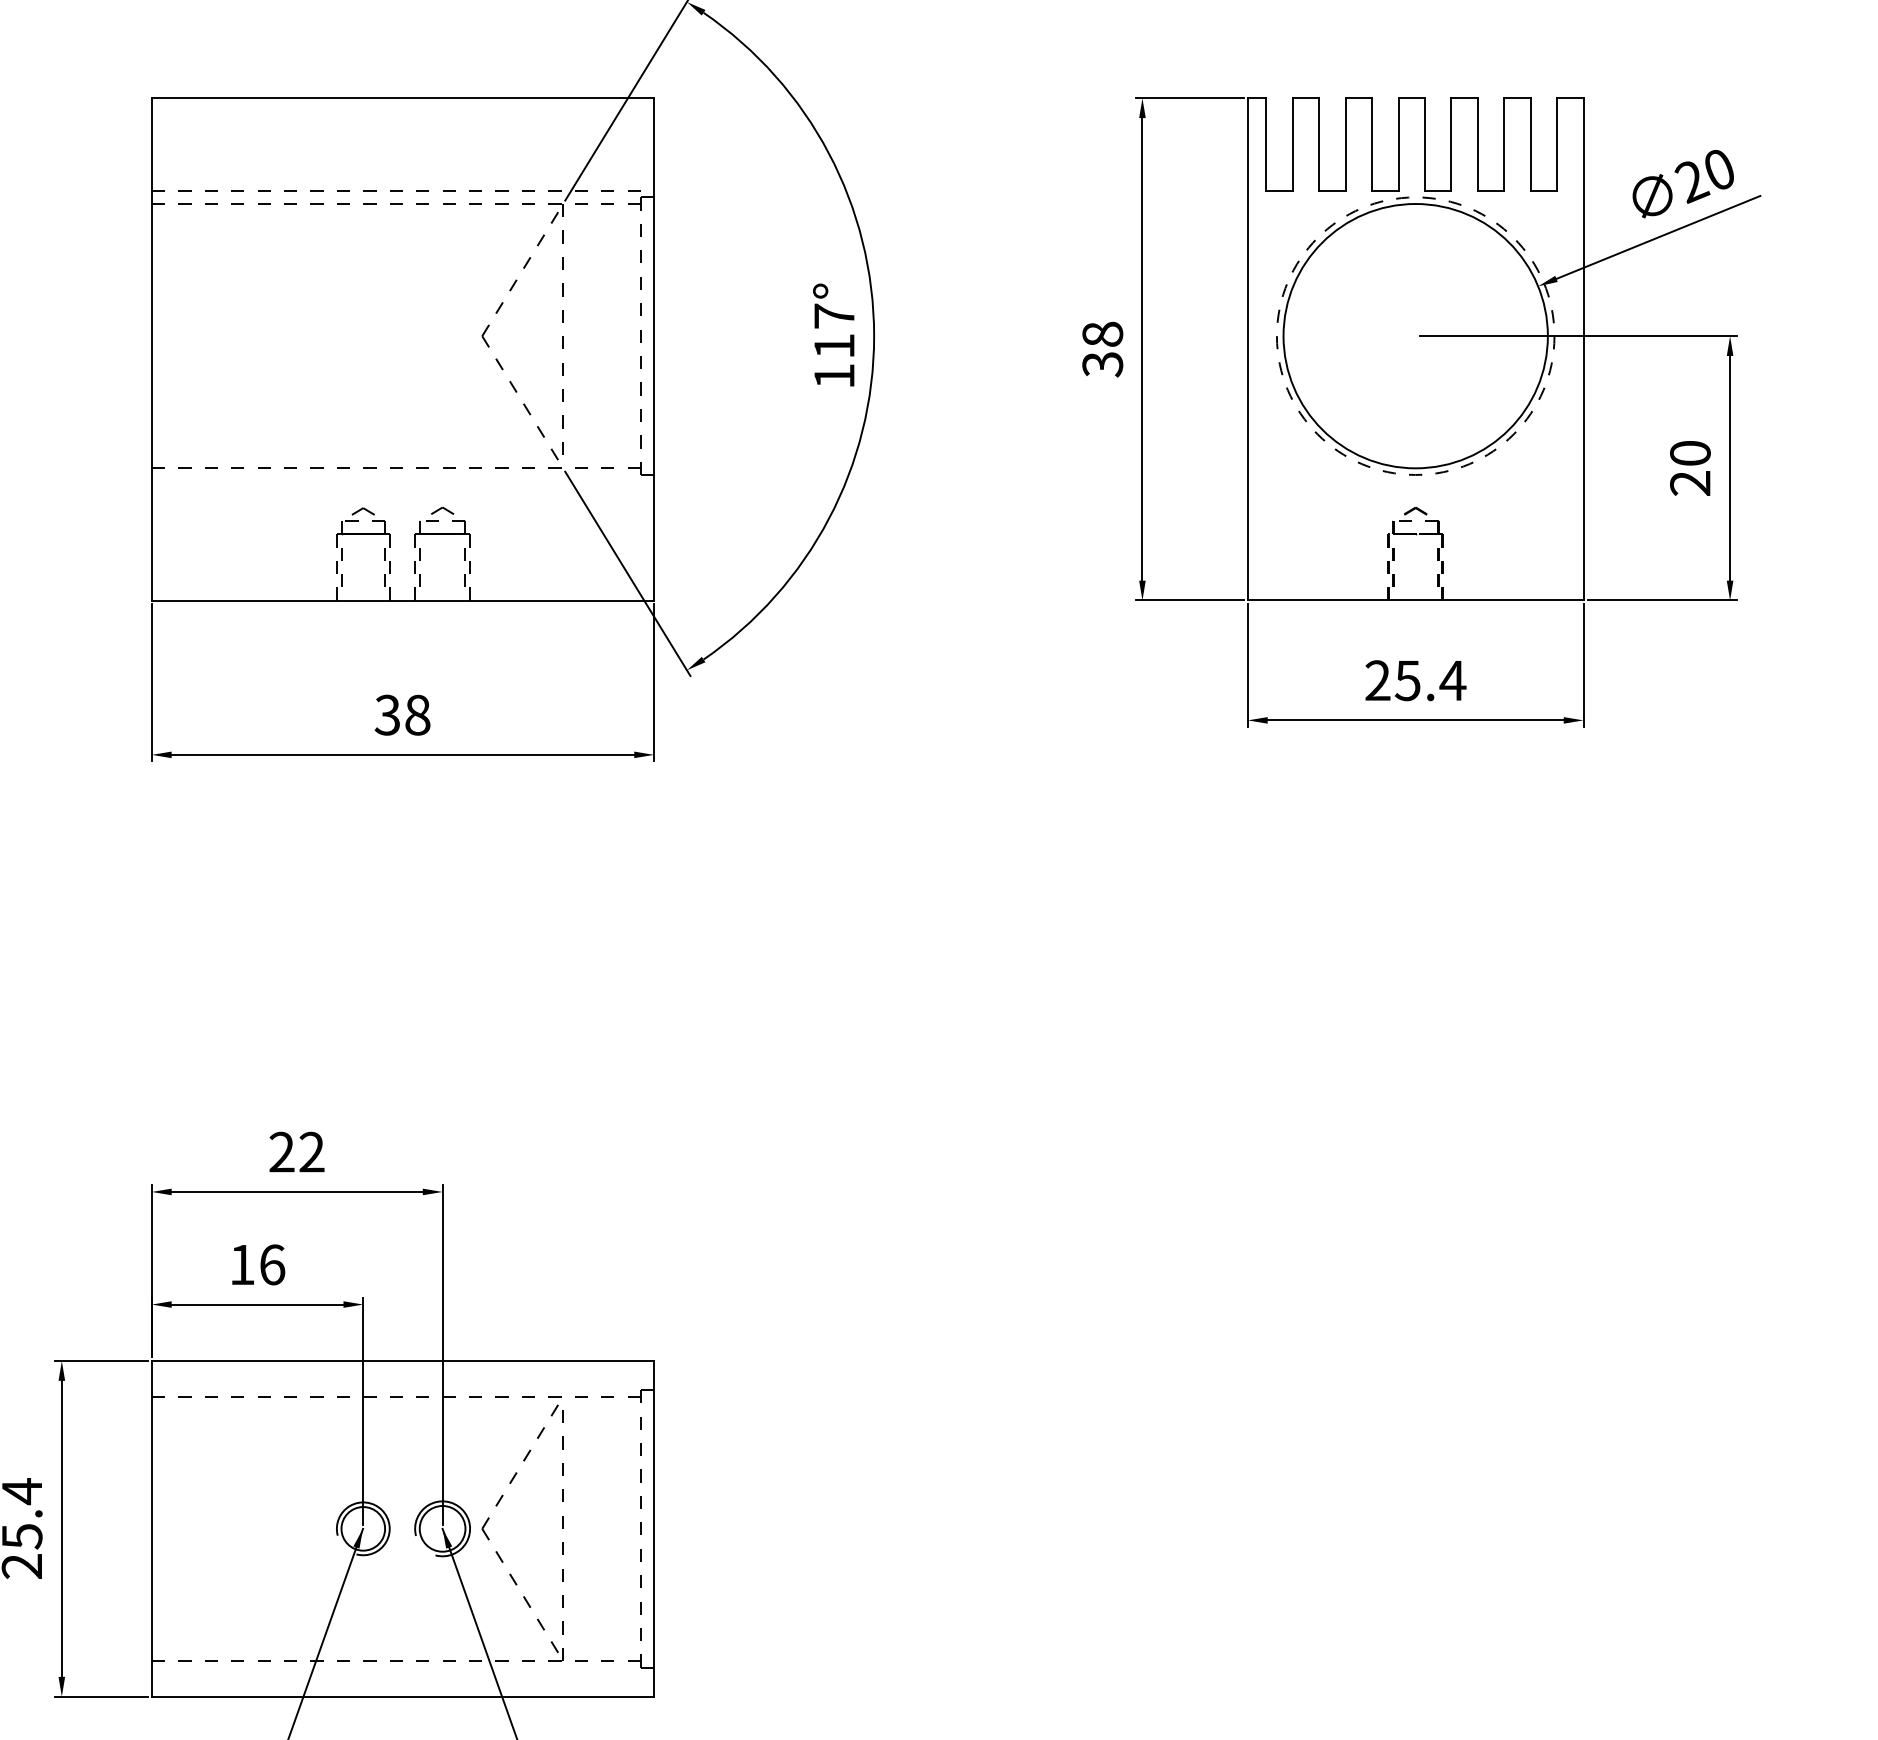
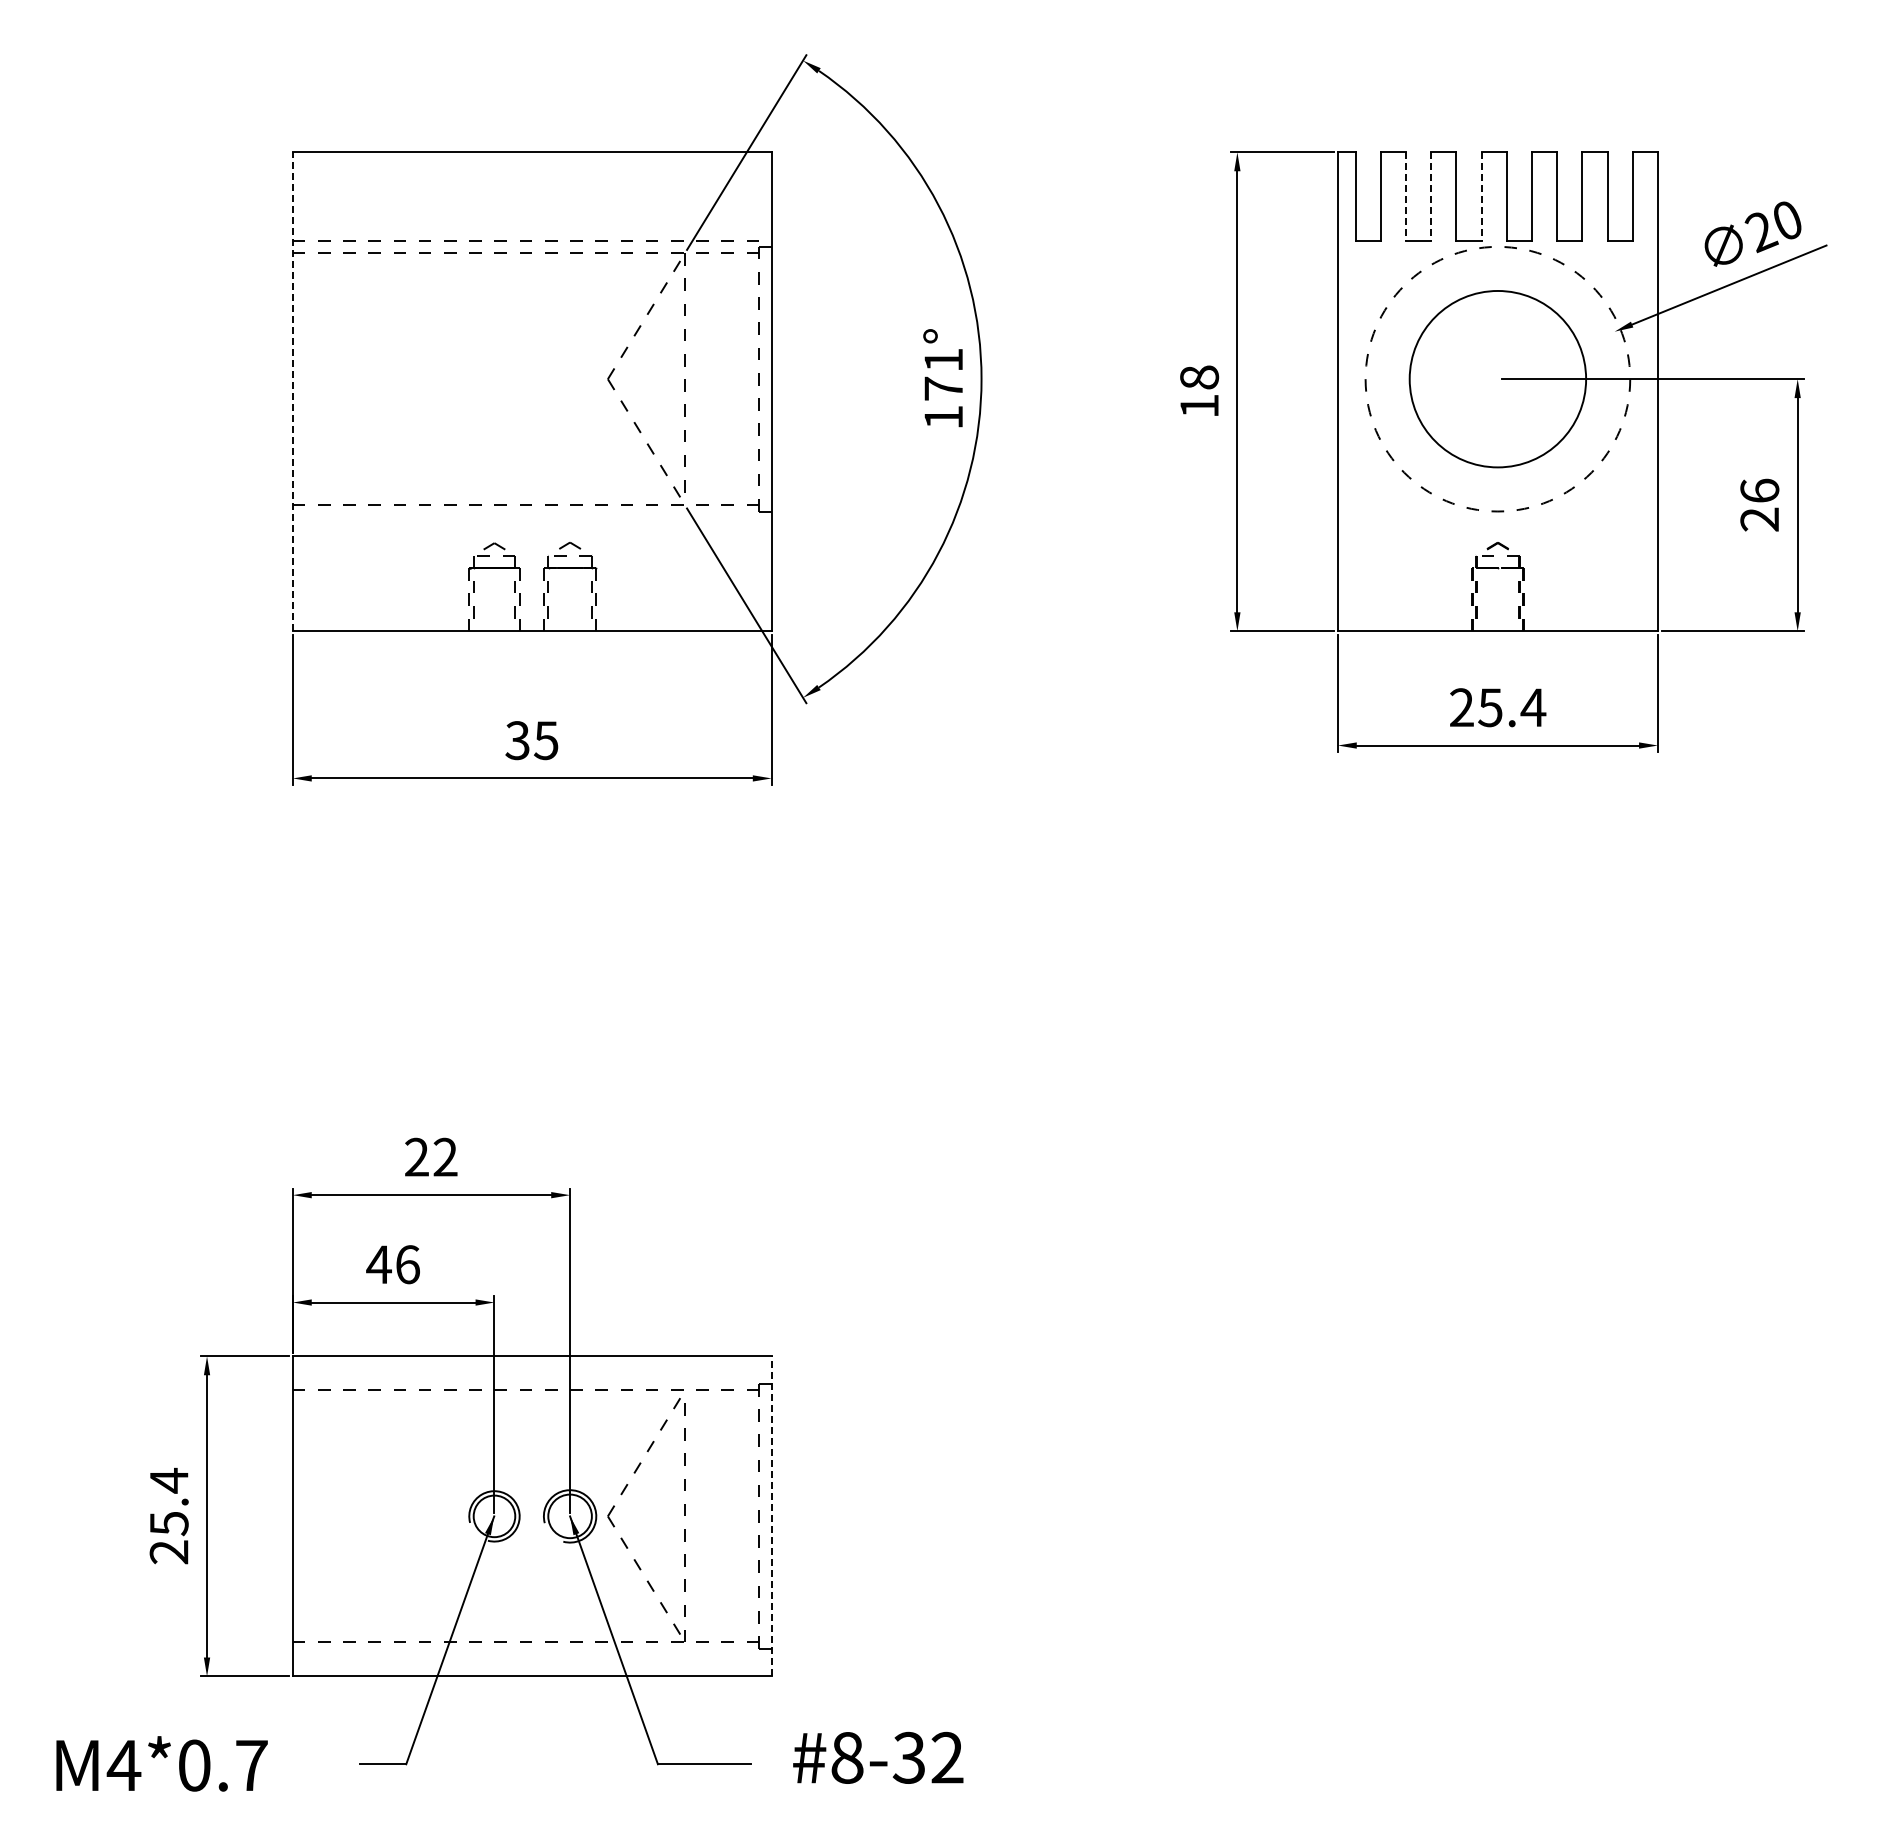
line: (1318, 144) -> (1405, 196), solid -> dashed
line: (1346, 144) -> (1431, 196), solid -> dashed
line: (1398, 144) -> (1481, 196), solid -> dashed
text: (834, 331) -> (943, 374), 117° -> 171°
circle: (1415, 336) -> (1497, 379), size x0.7
line: (151, 349) -> (292, 391), solid -> dashed
text: (1102, 364) -> (1199, 406), 38 -> 18
text: (1690, 452) -> (1759, 490), 20 -> 26
text: (417, 715) -> (546, 740), 38 -> 35
text: (241, 1264) -> (378, 1264), 16 -> 46
line: (653, 1527) -> (771, 1515), solid -> dashed

